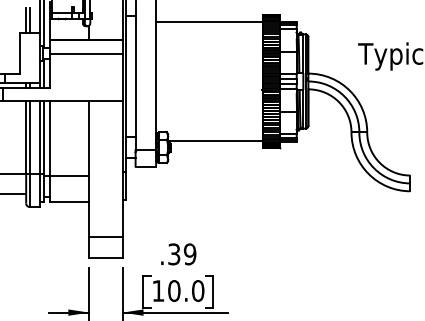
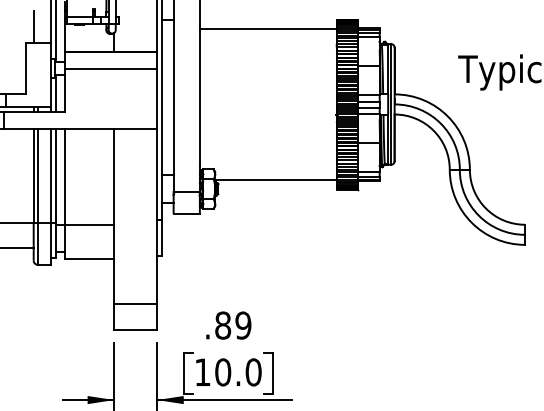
line: (29, 20) -> (37, 26), removed
text: (174, 254) -> (223, 325), .39 -> .89

